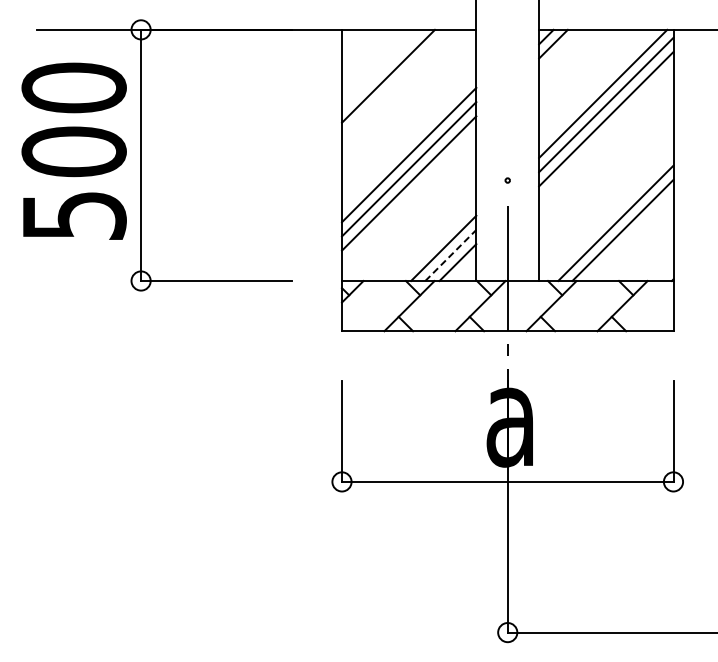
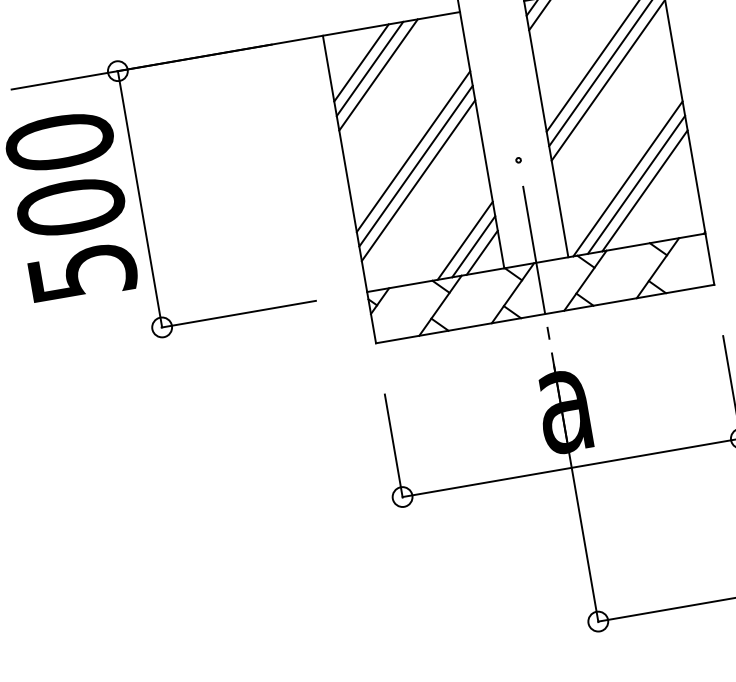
line: (374, 61) -> (361, 62), added
line: (381, 68) -> (370, 68), added
line: (608, 216) -> (627, 179), added
line: (451, 255) -> (474, 246), dashed -> solid

